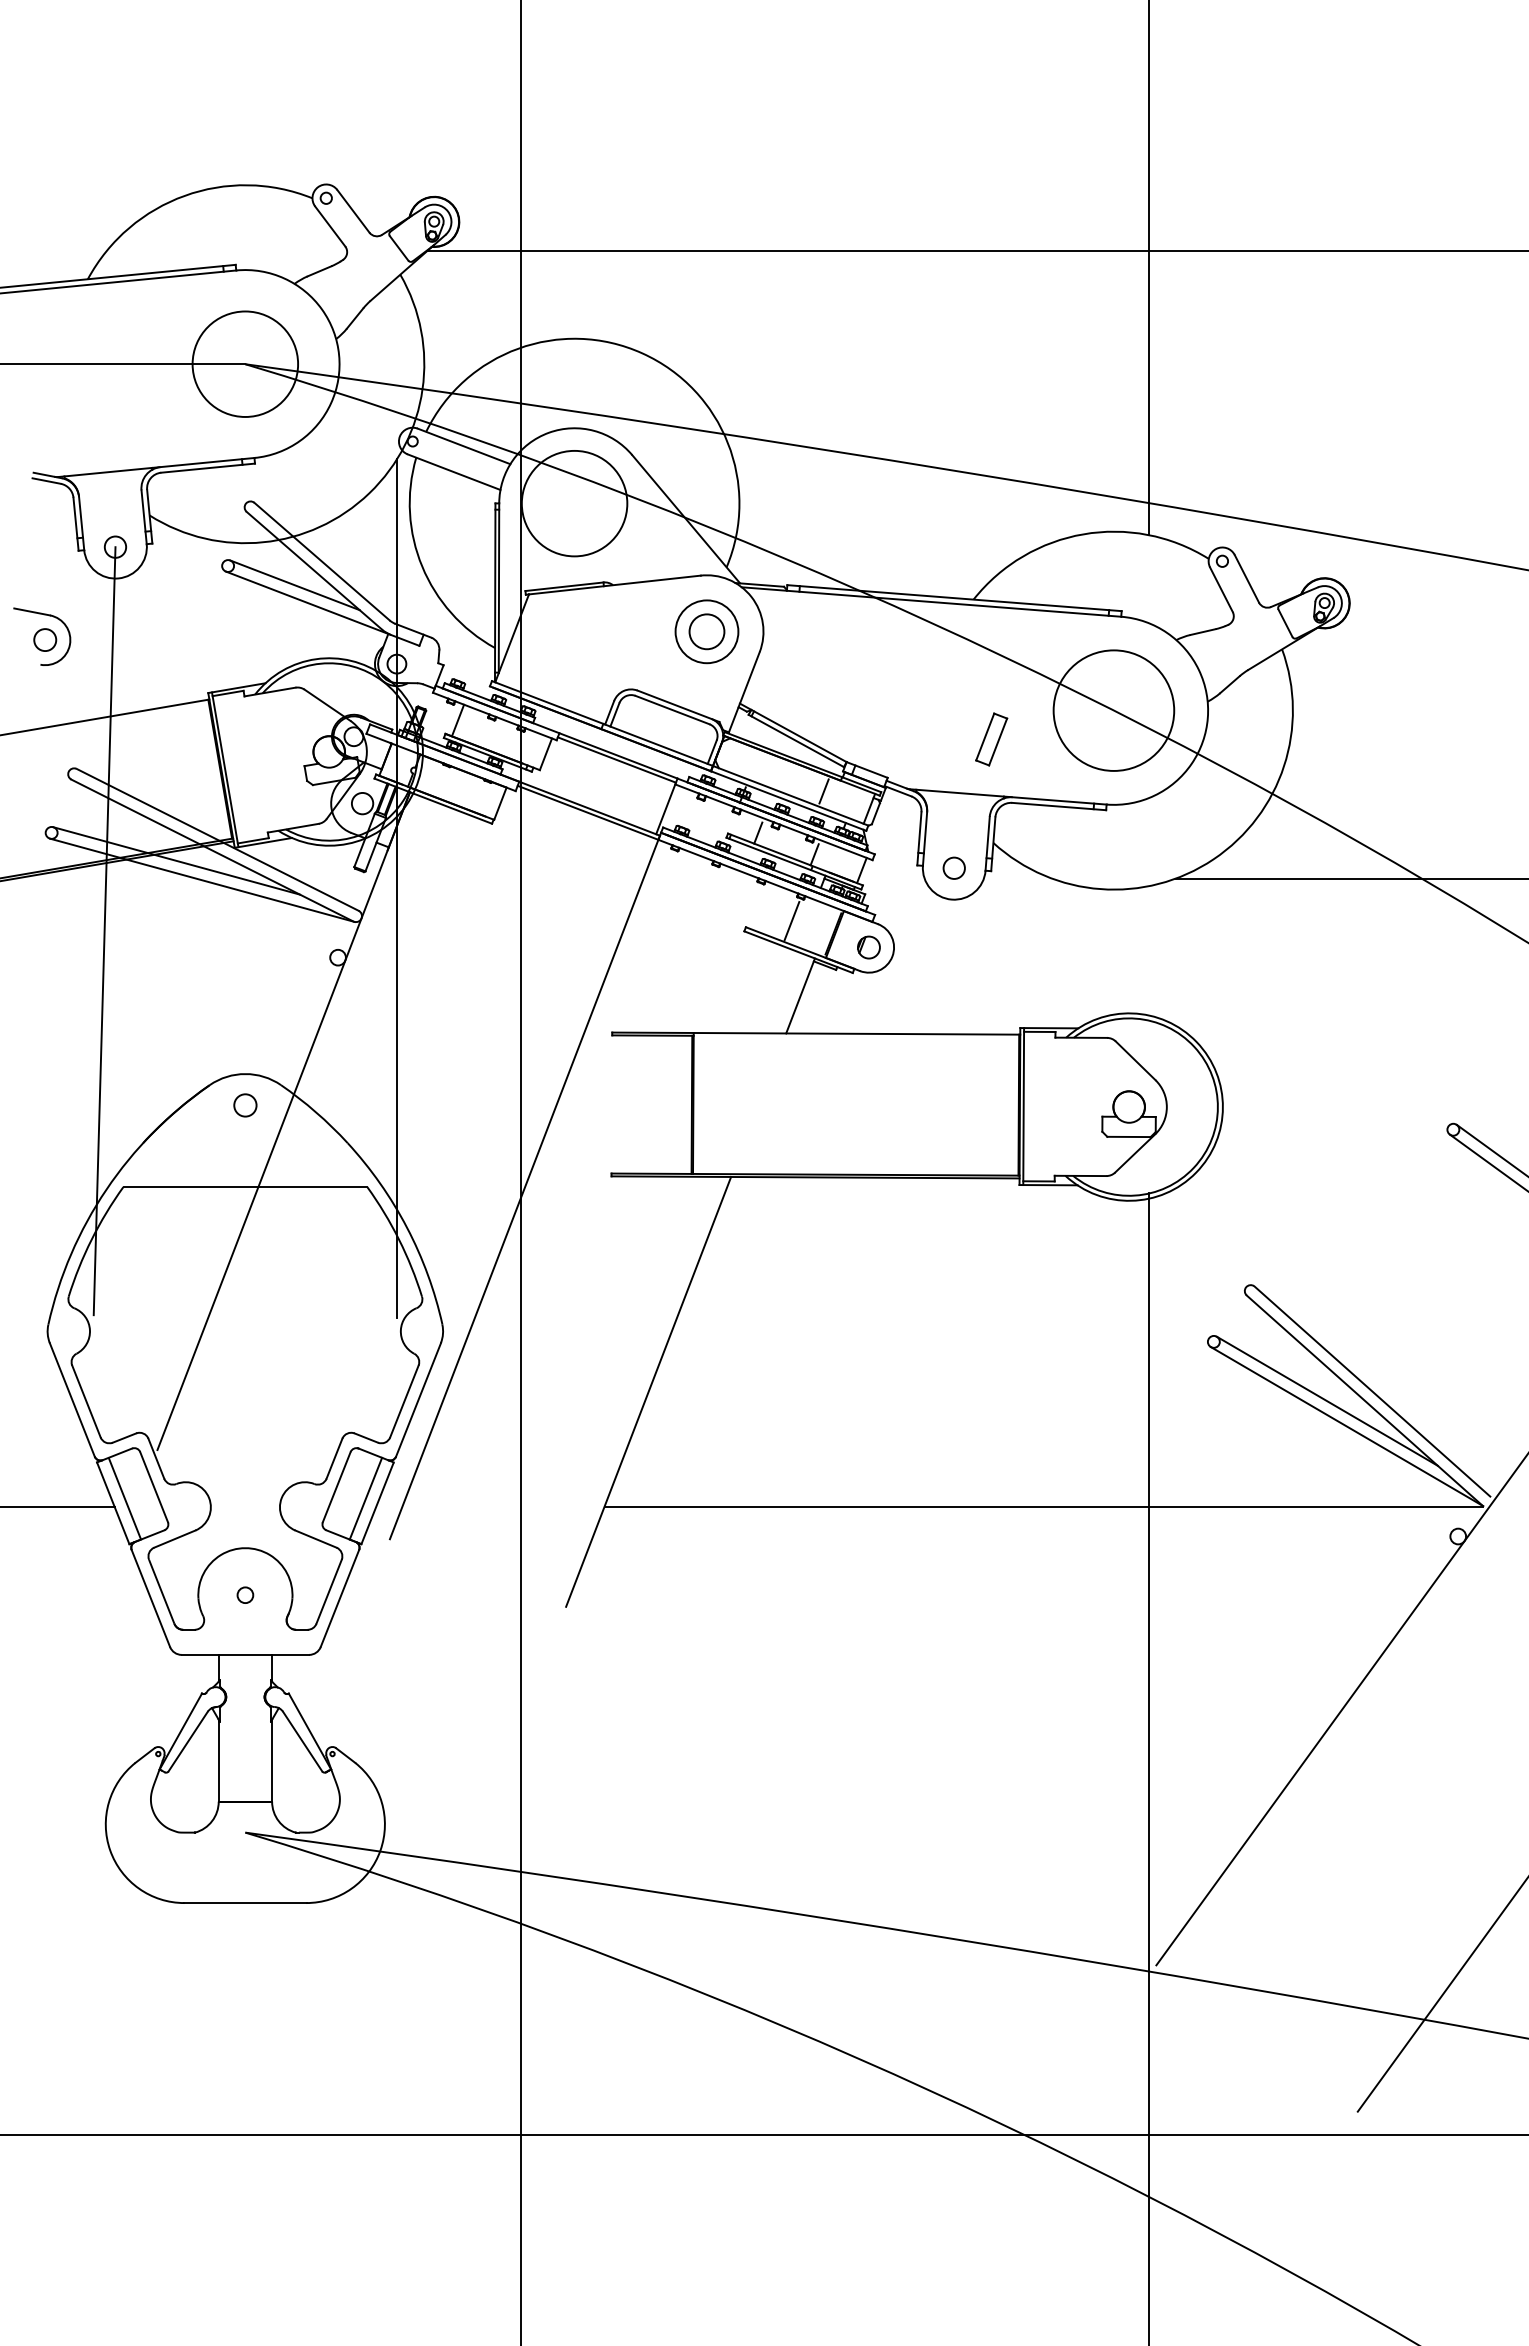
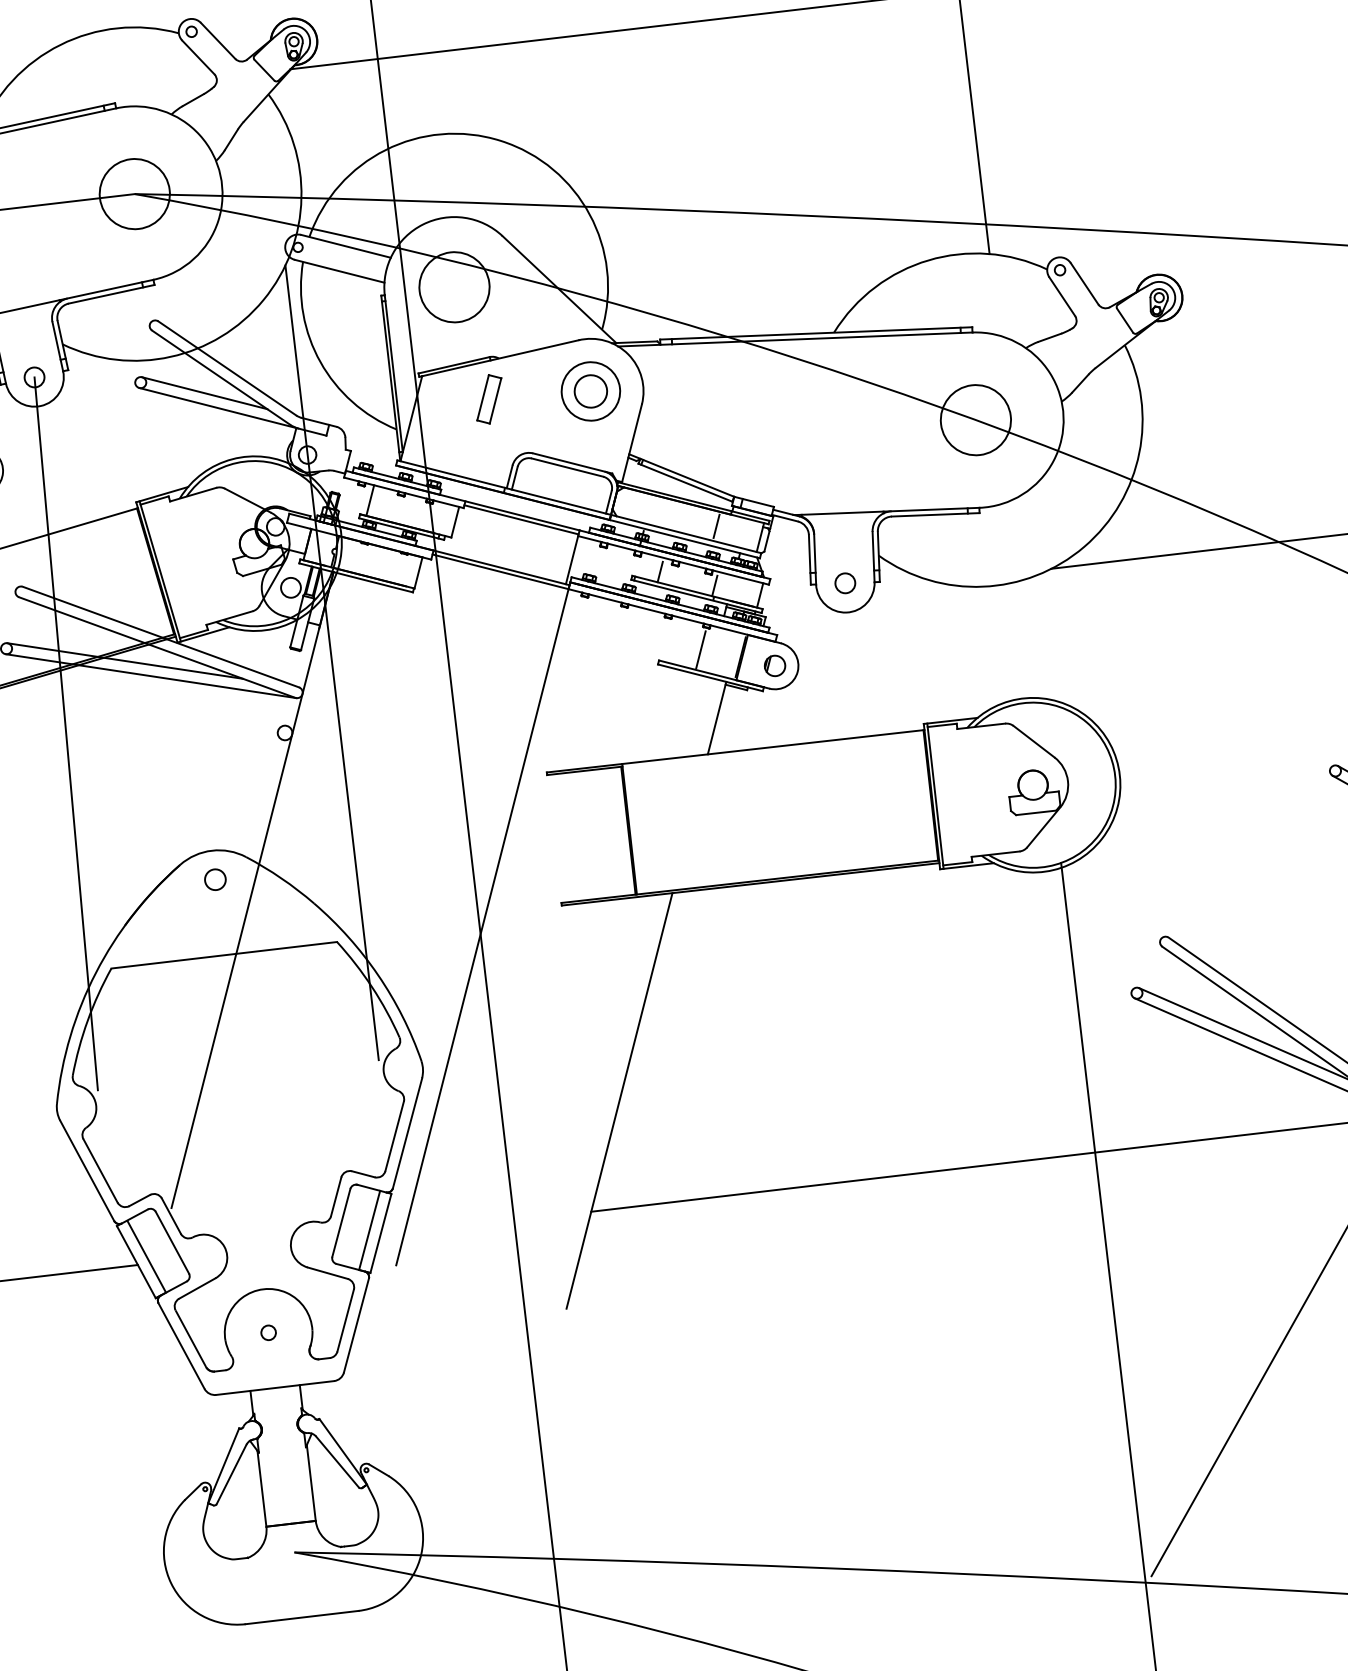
circle: (245, 363) -> (134, 193), size x0.71
circle: (574, 503) -> (454, 287), size x0.71
circle: (1113, 710) -> (975, 420), size x0.62
part: (991, 739) -> (489, 399), moved

